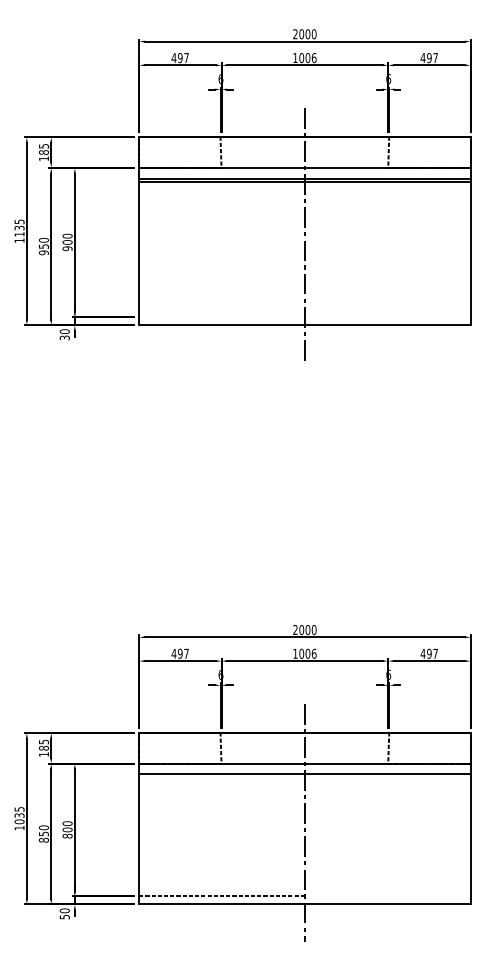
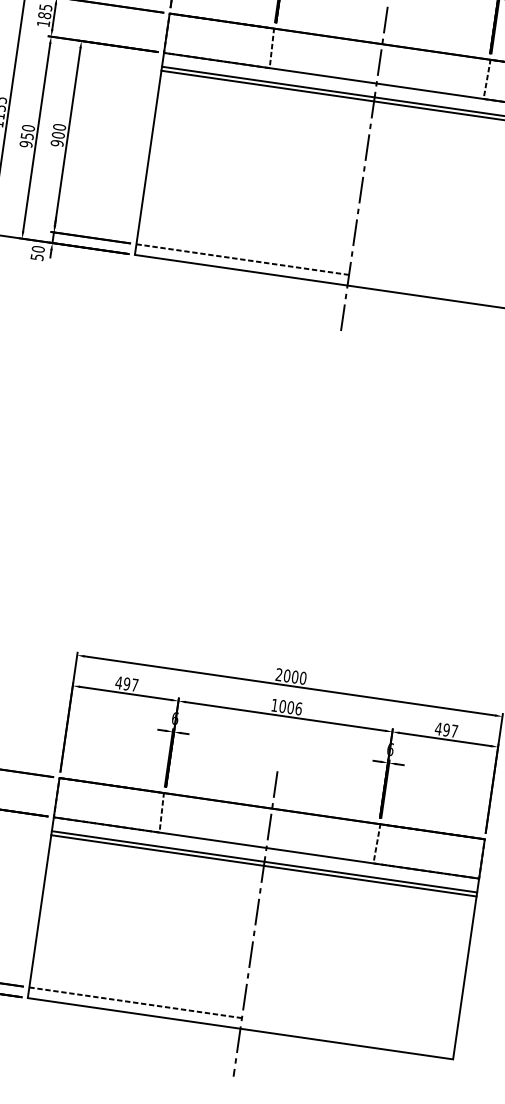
line: (221, 317) -> (242, 260), added
text: (63, 337) -> (35, 256), 30 -> 50
line: (304, 777) -> (263, 865), added

